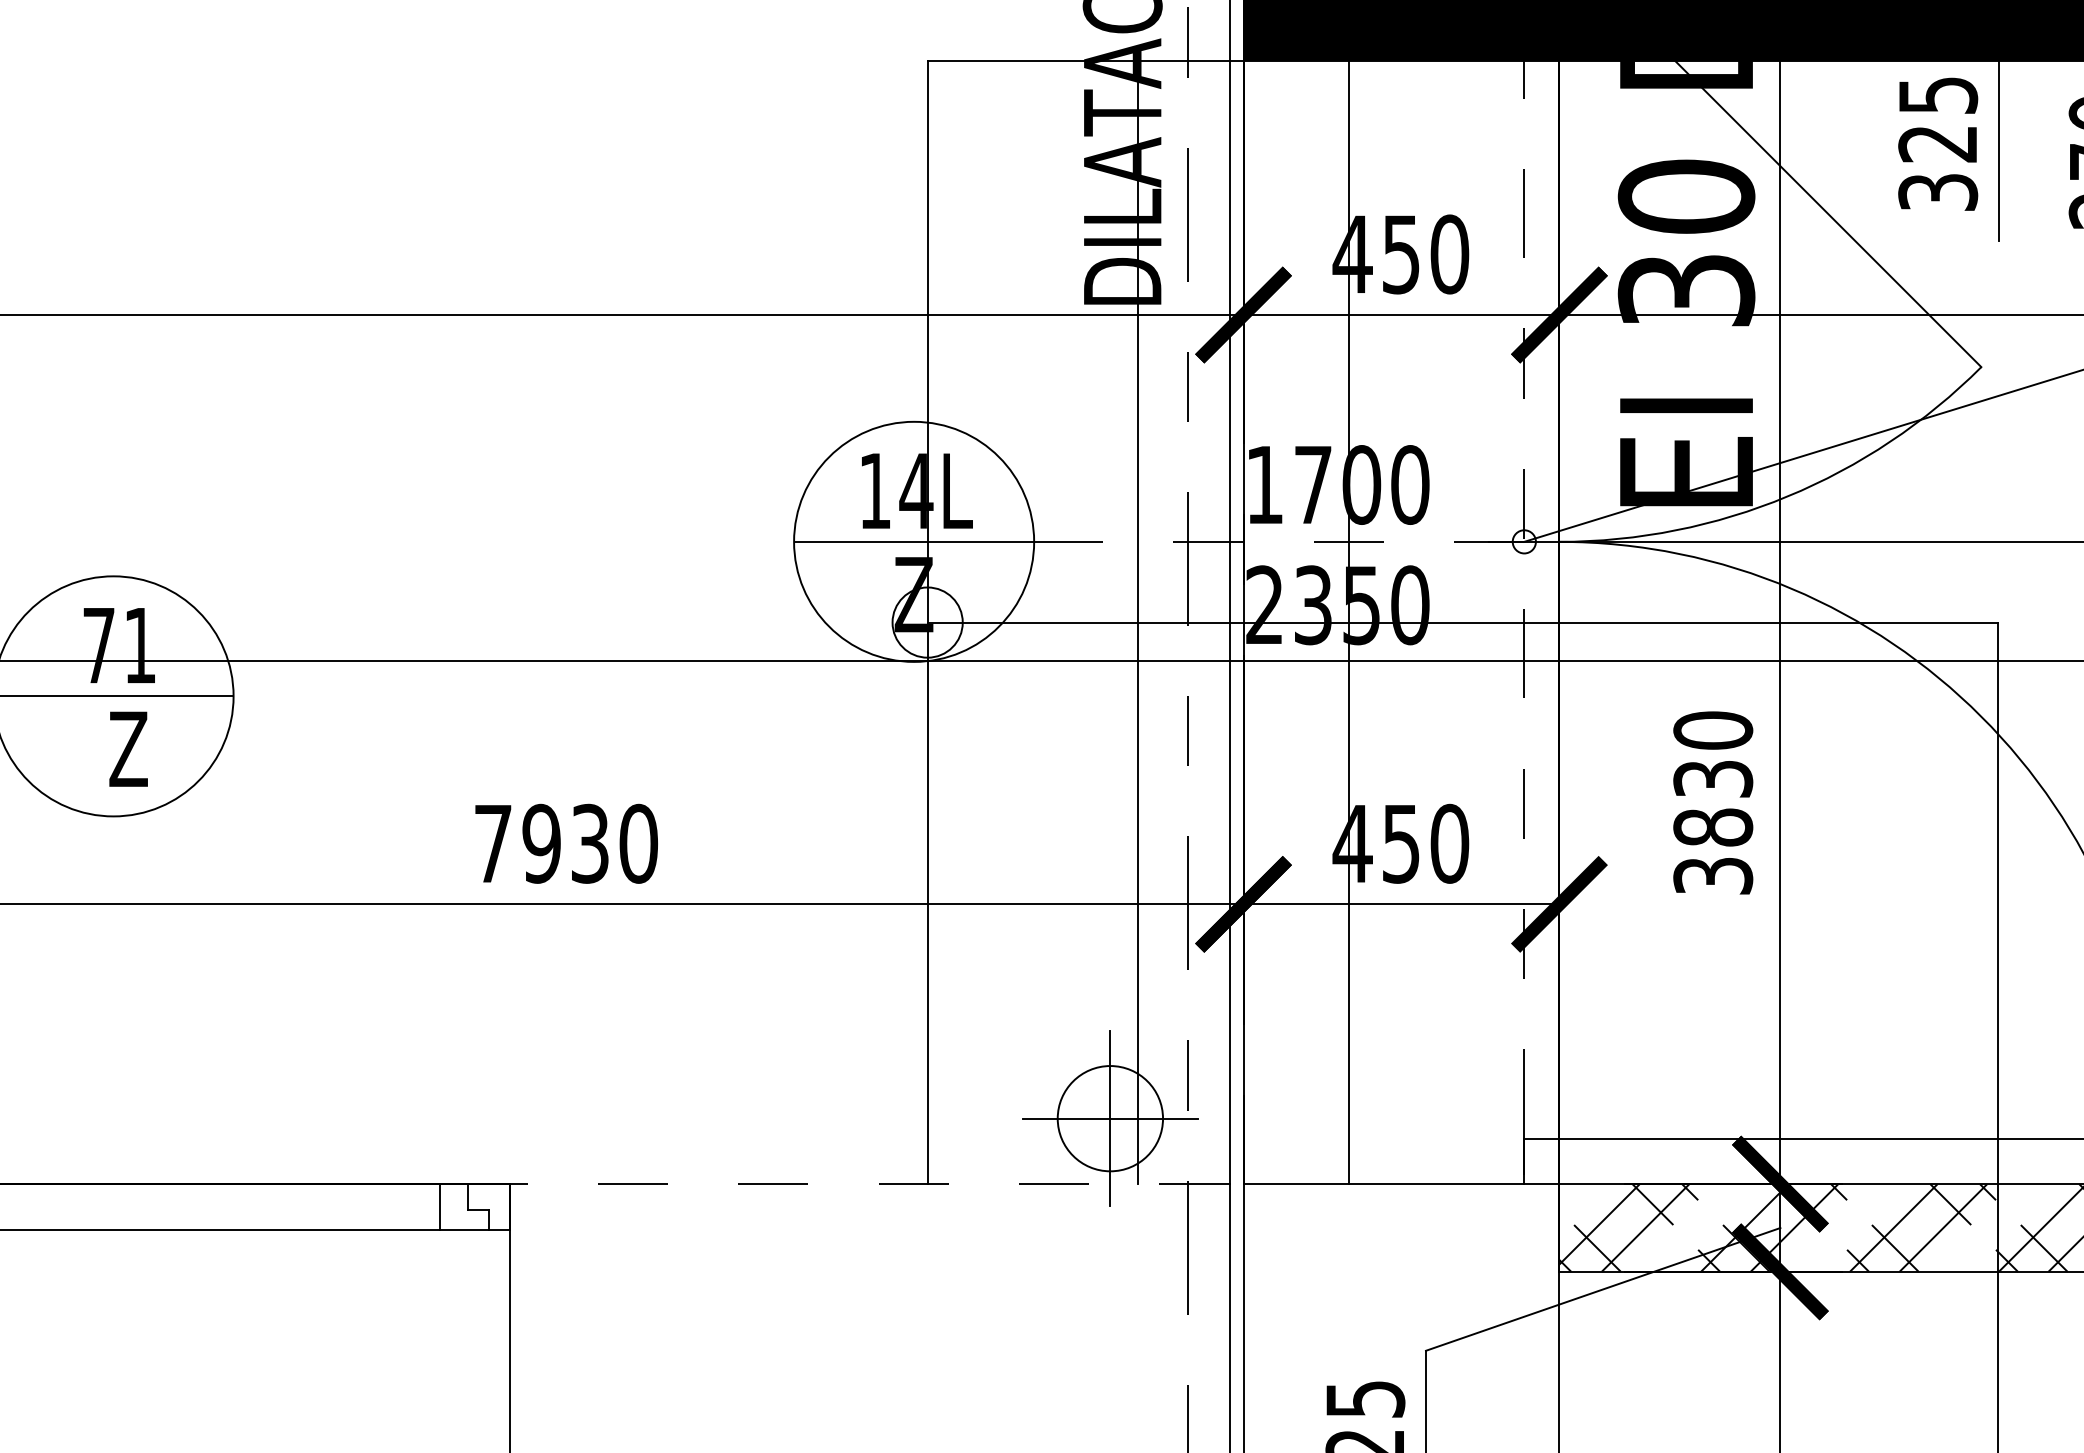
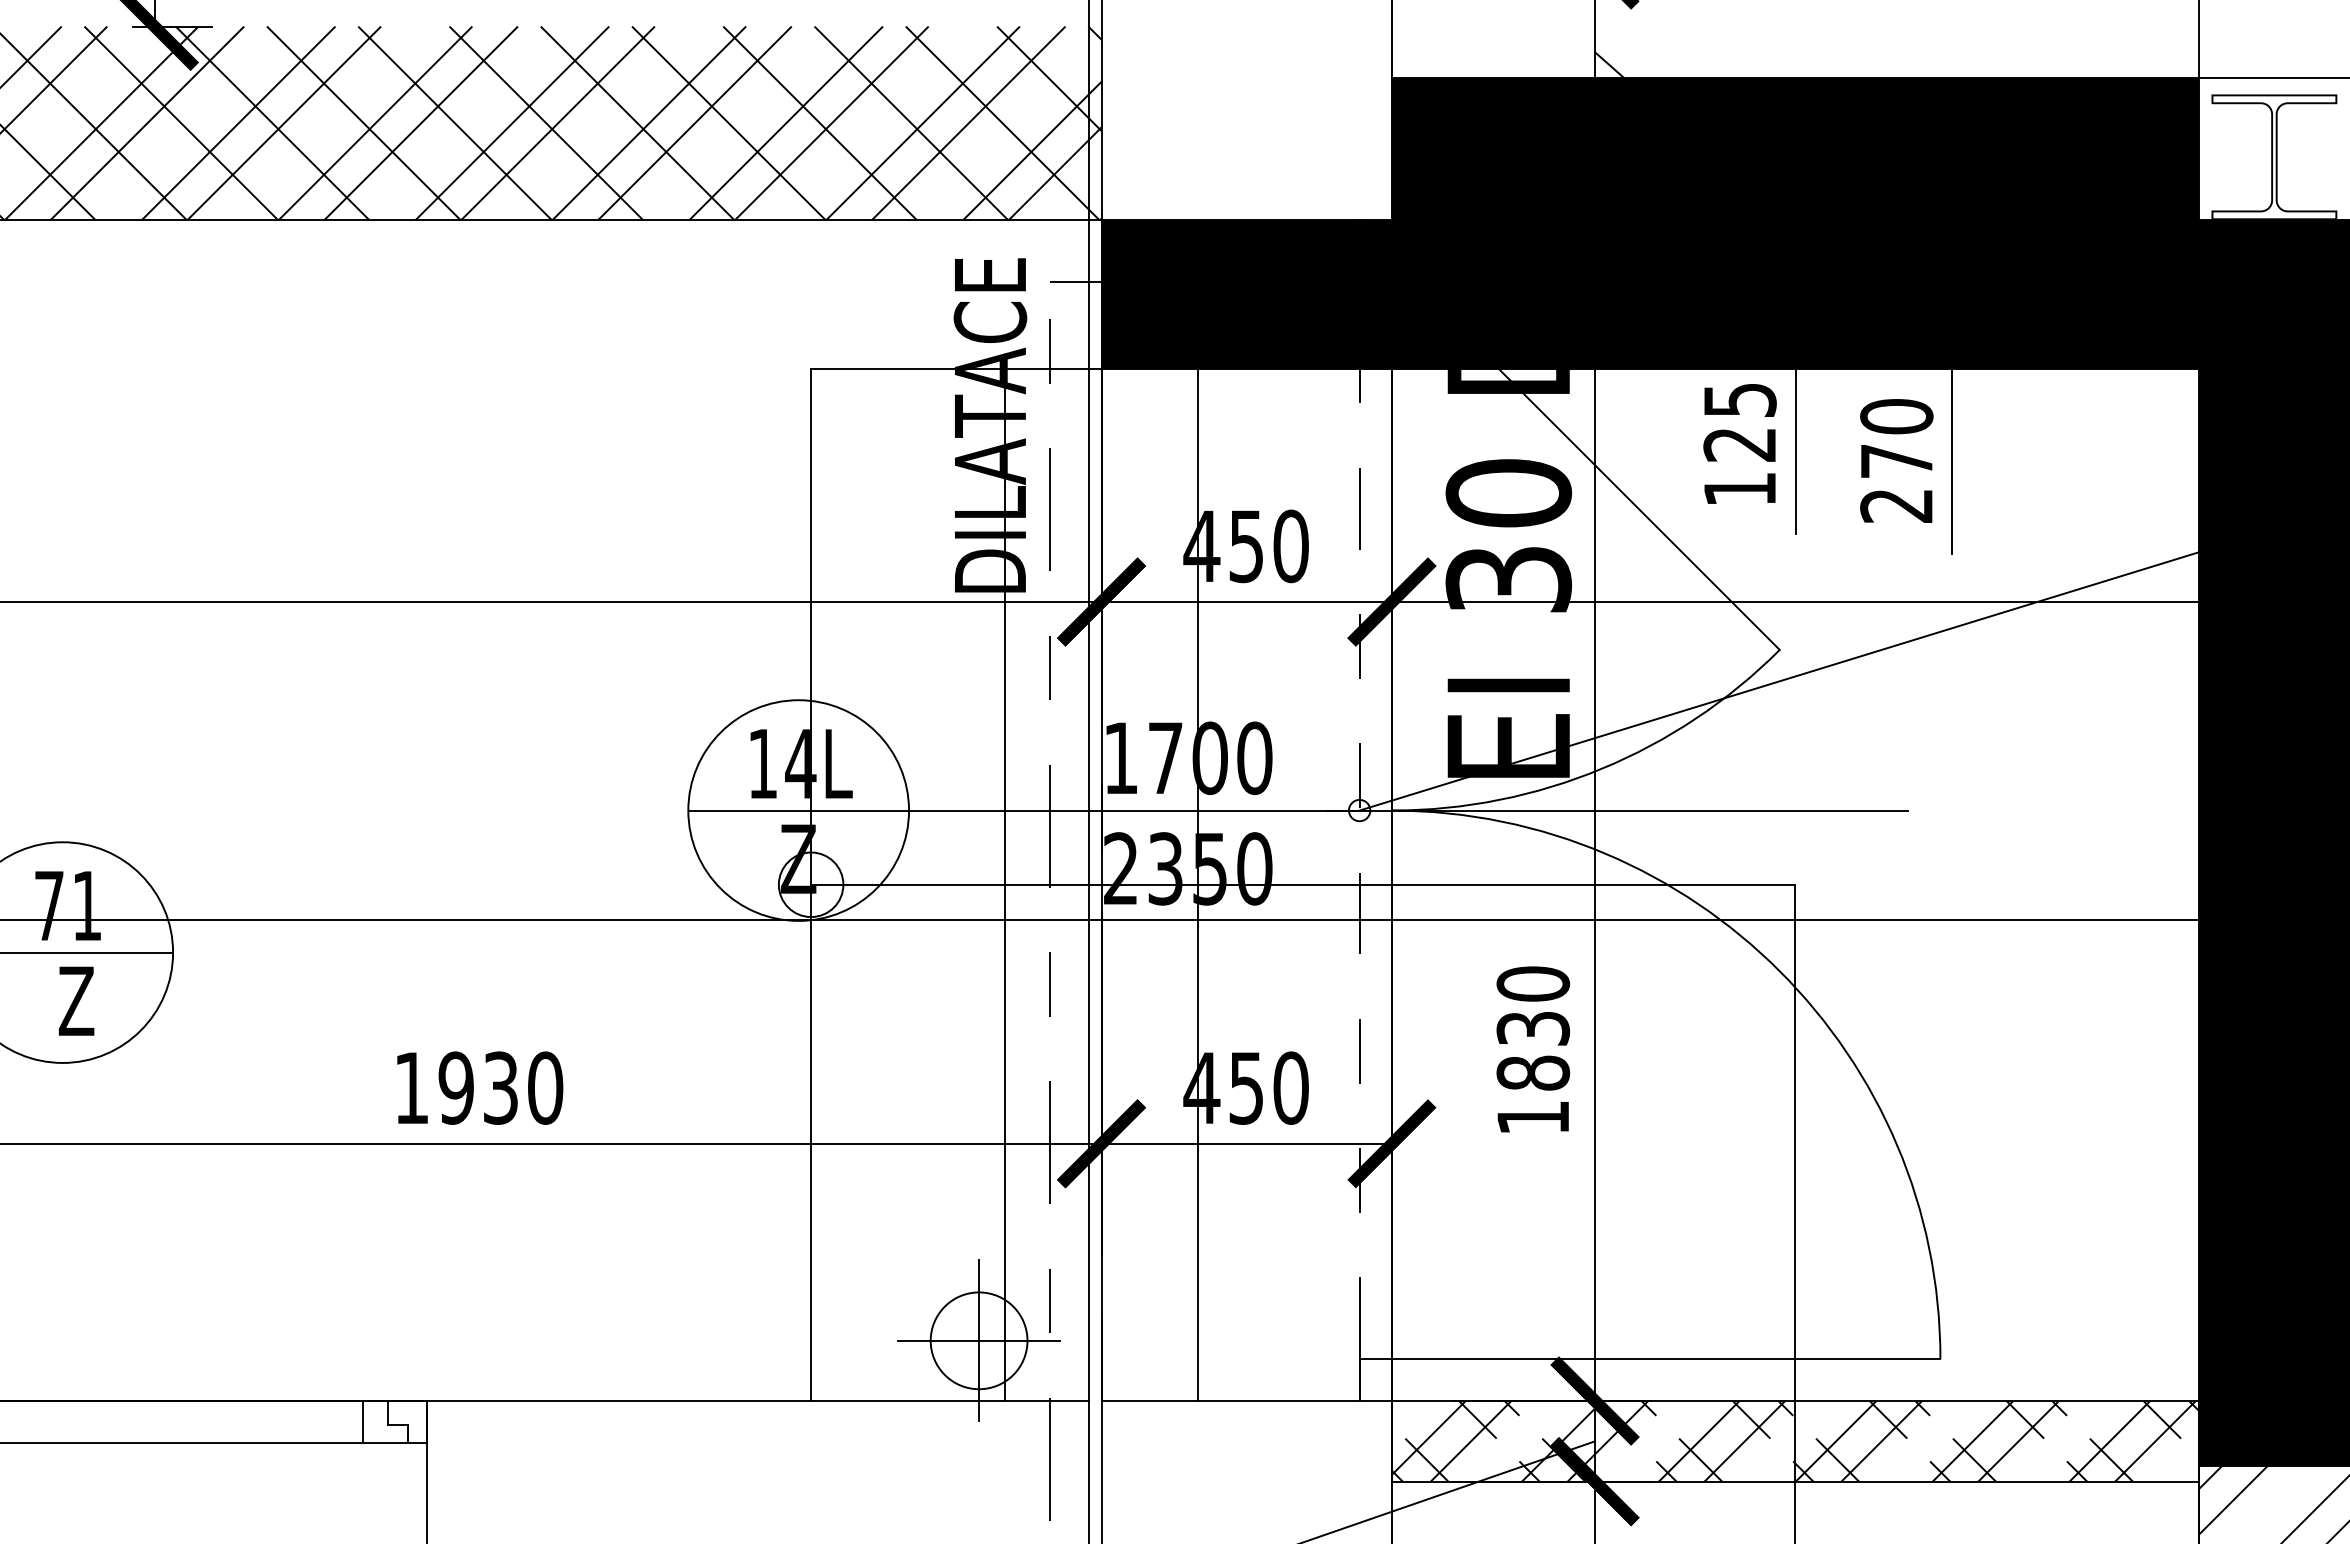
text: (1937, 192) -> (1739, 489), 325 -> 125
line: (1278, 541) -> (1133, 810), dashed -> solid
text: (492, 843) -> (411, 1087), 7930 -> 1930
text: (1713, 875) -> (1533, 1117), 3830 -> 1830
line: (869, 1184) -> (757, 1401), dashed -> solid

